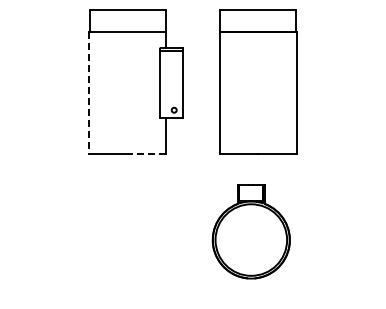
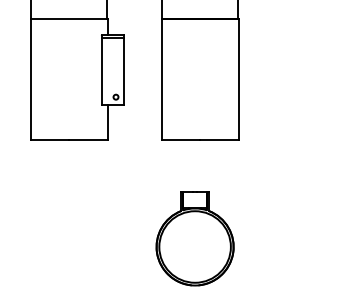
line: (89, 92) -> (31, 79), dashed -> solid
line: (146, 153) -> (88, 140), dashed -> solid
part: (250, 231) -> (194, 238), moved

